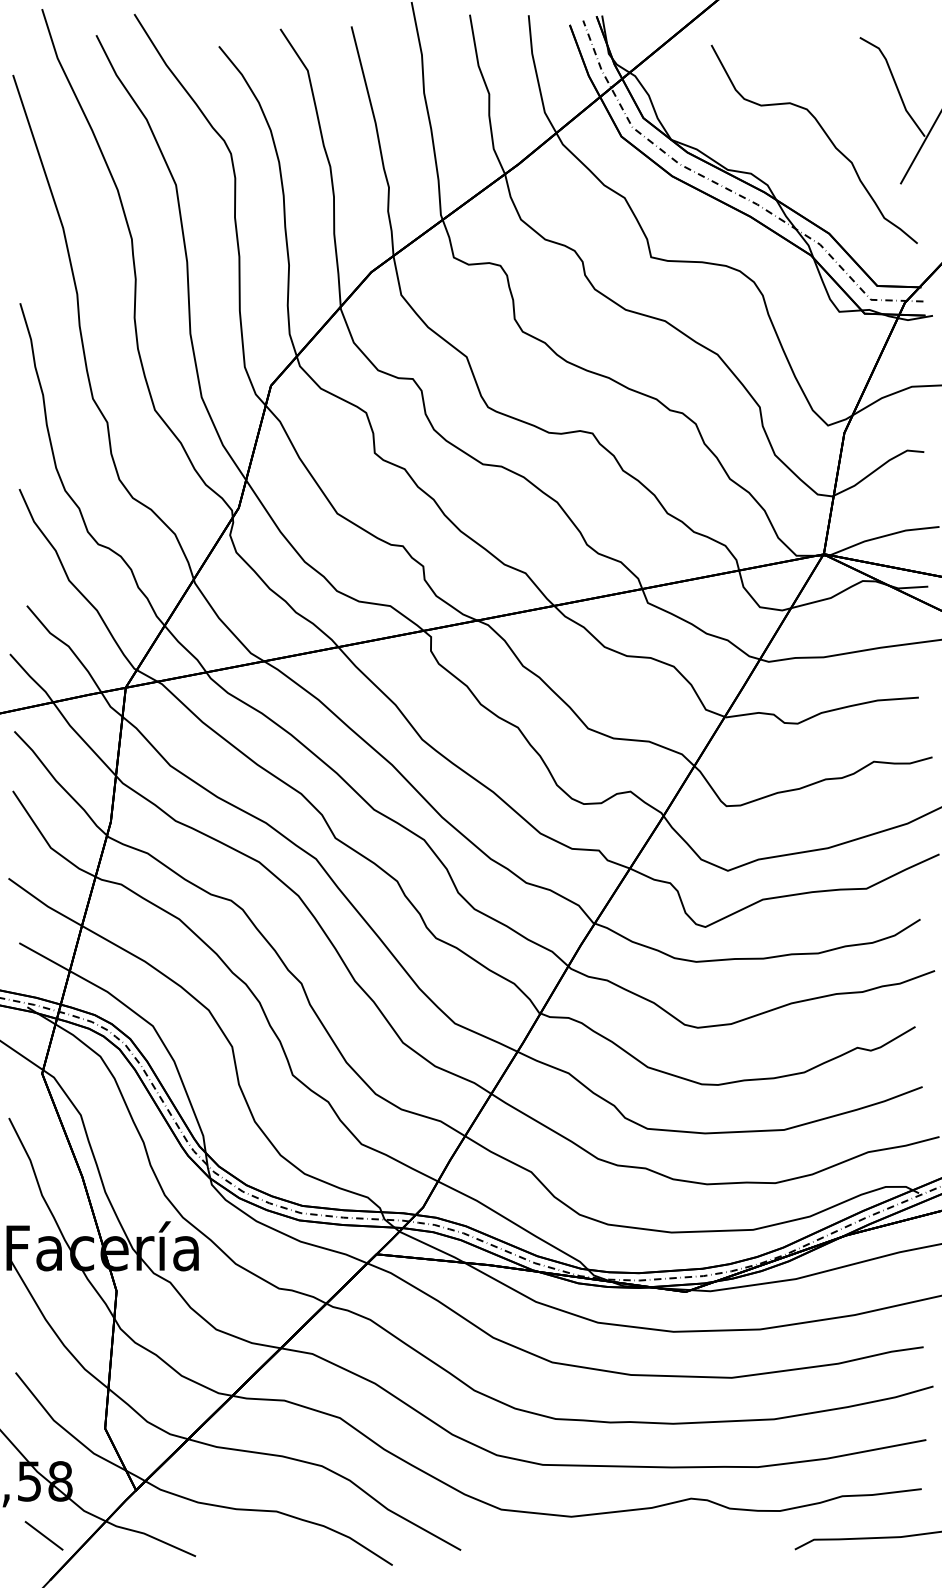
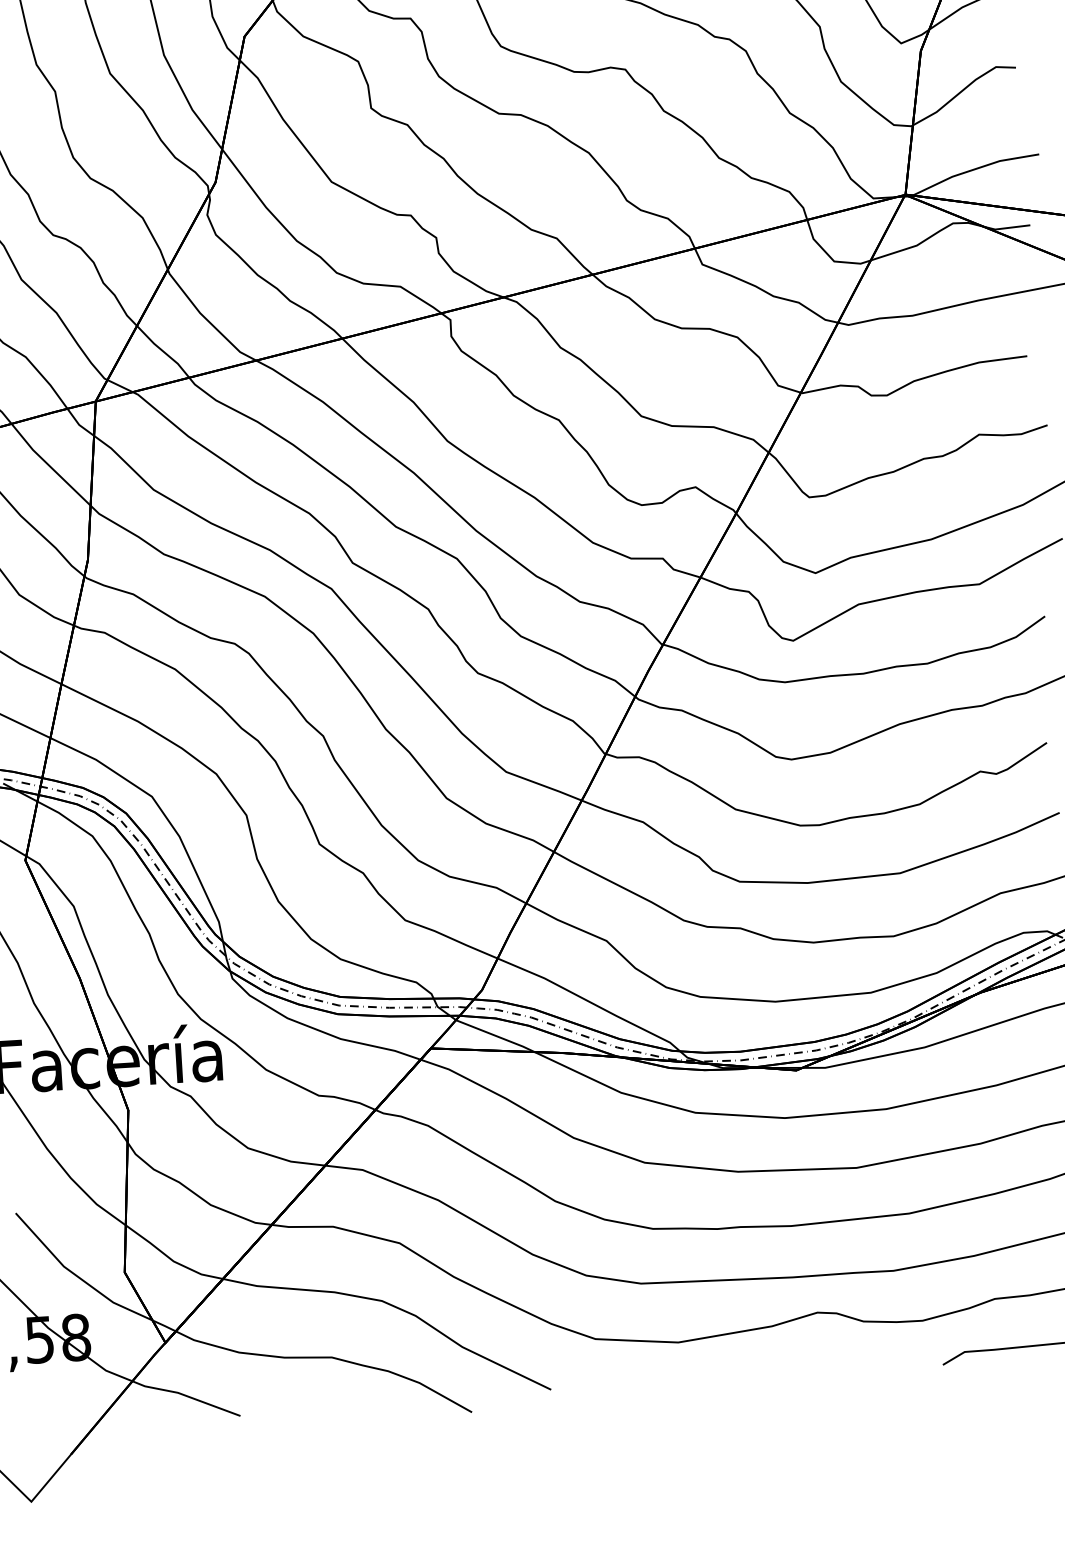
line: (43, 1535) -> (60, 1402), removed

